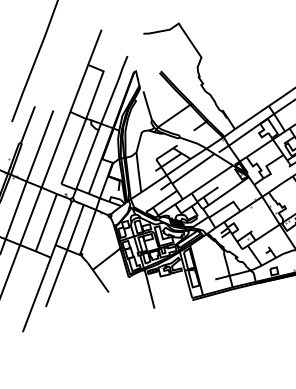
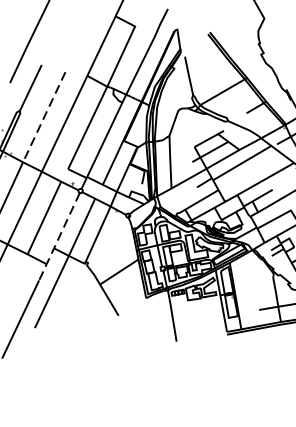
line: (40, 146) -> (44, 117), solid -> dashed
line: (58, 237) -> (58, 238), solid -> dashed

